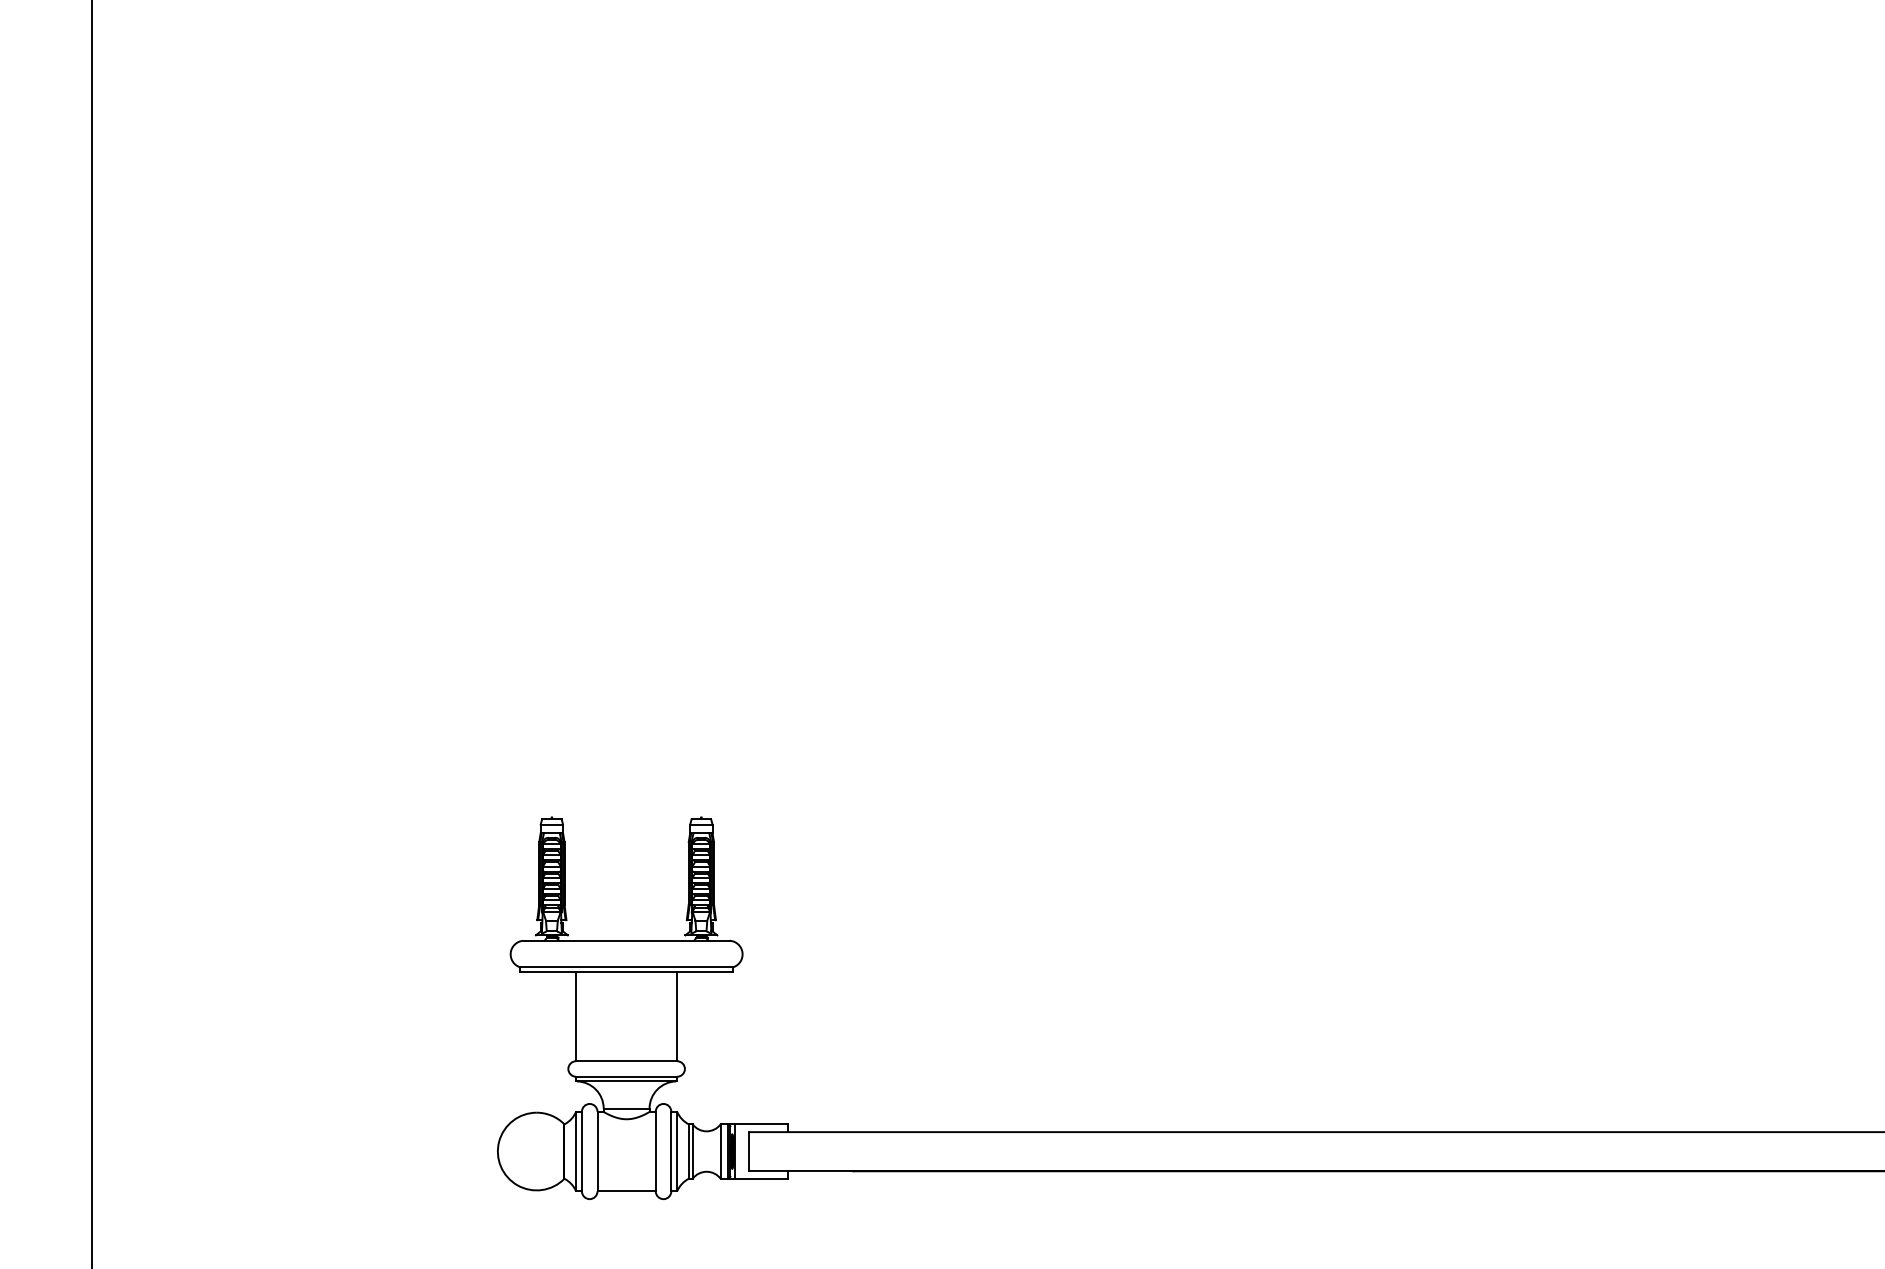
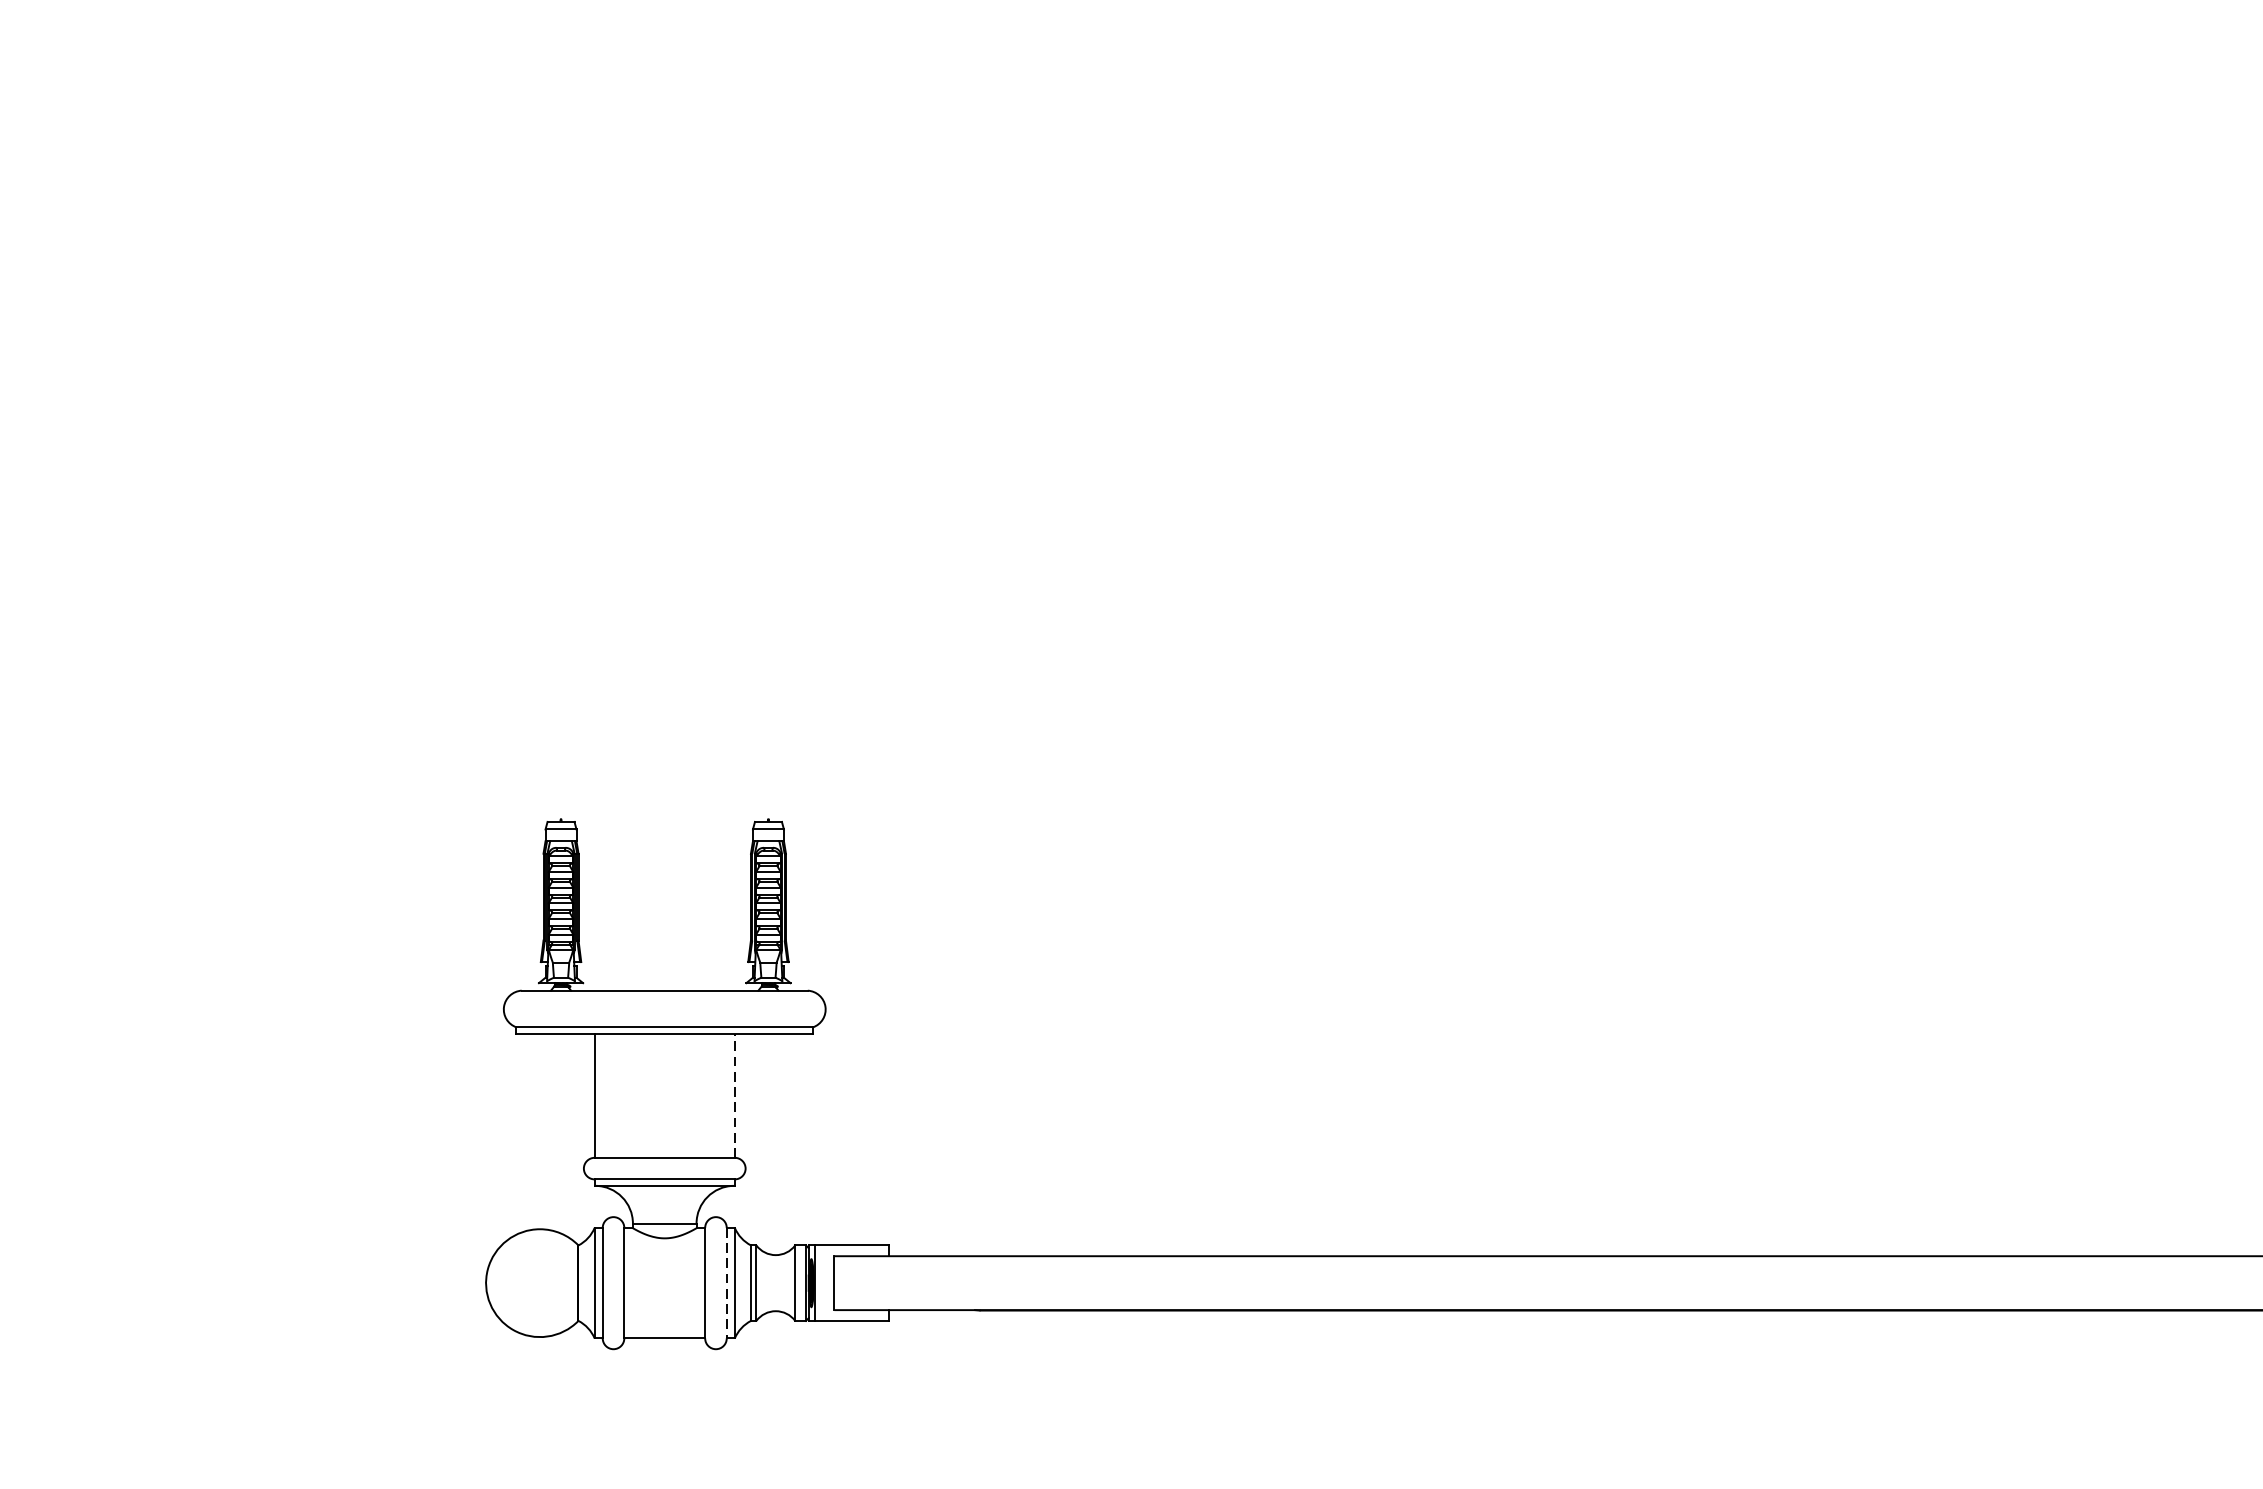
line: (677, 1016) -> (735, 1095), solid -> dashed
line: (671, 1151) -> (727, 1283), solid -> dashed

